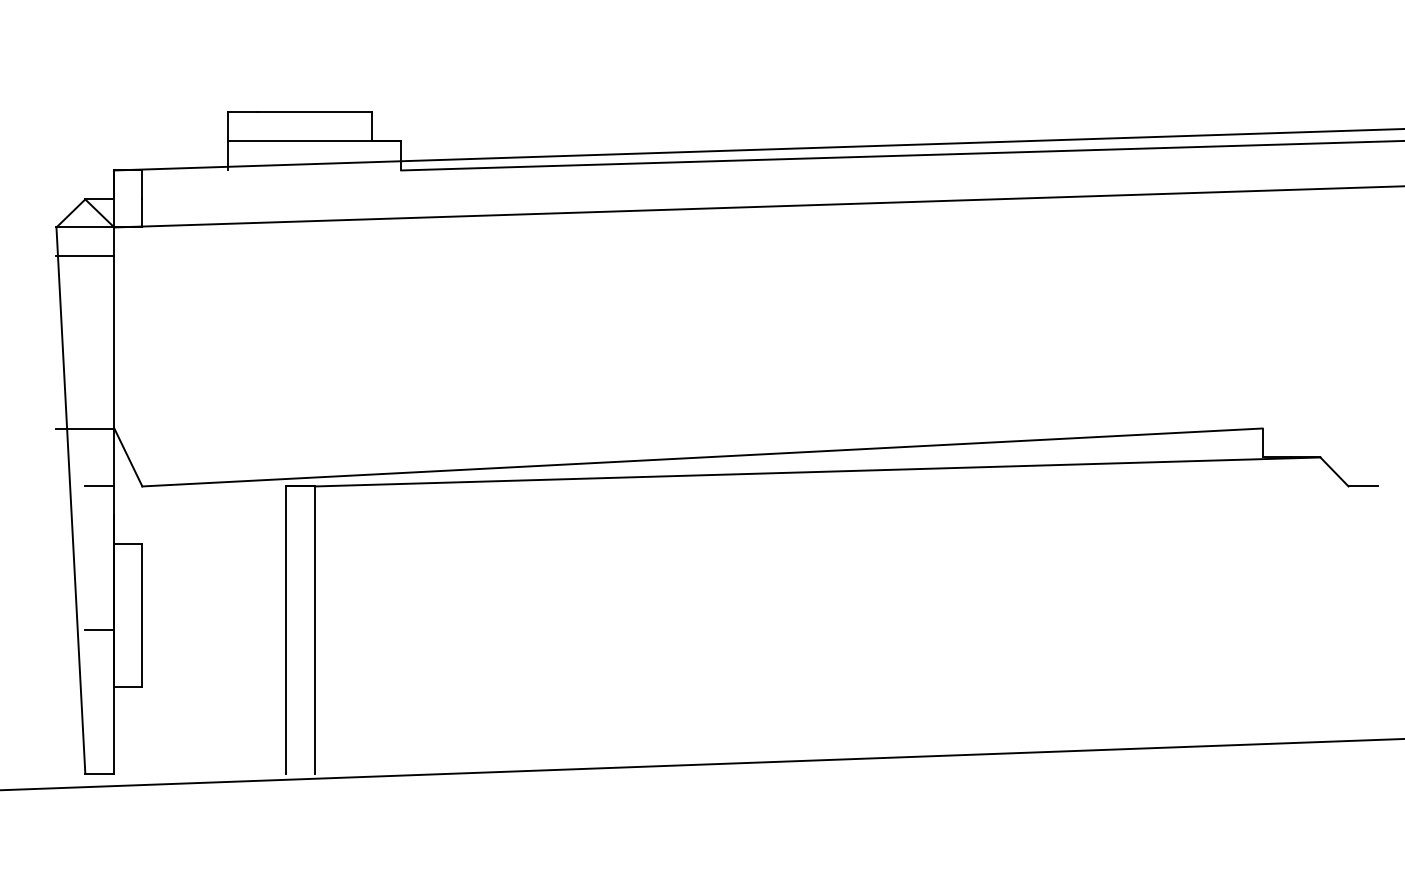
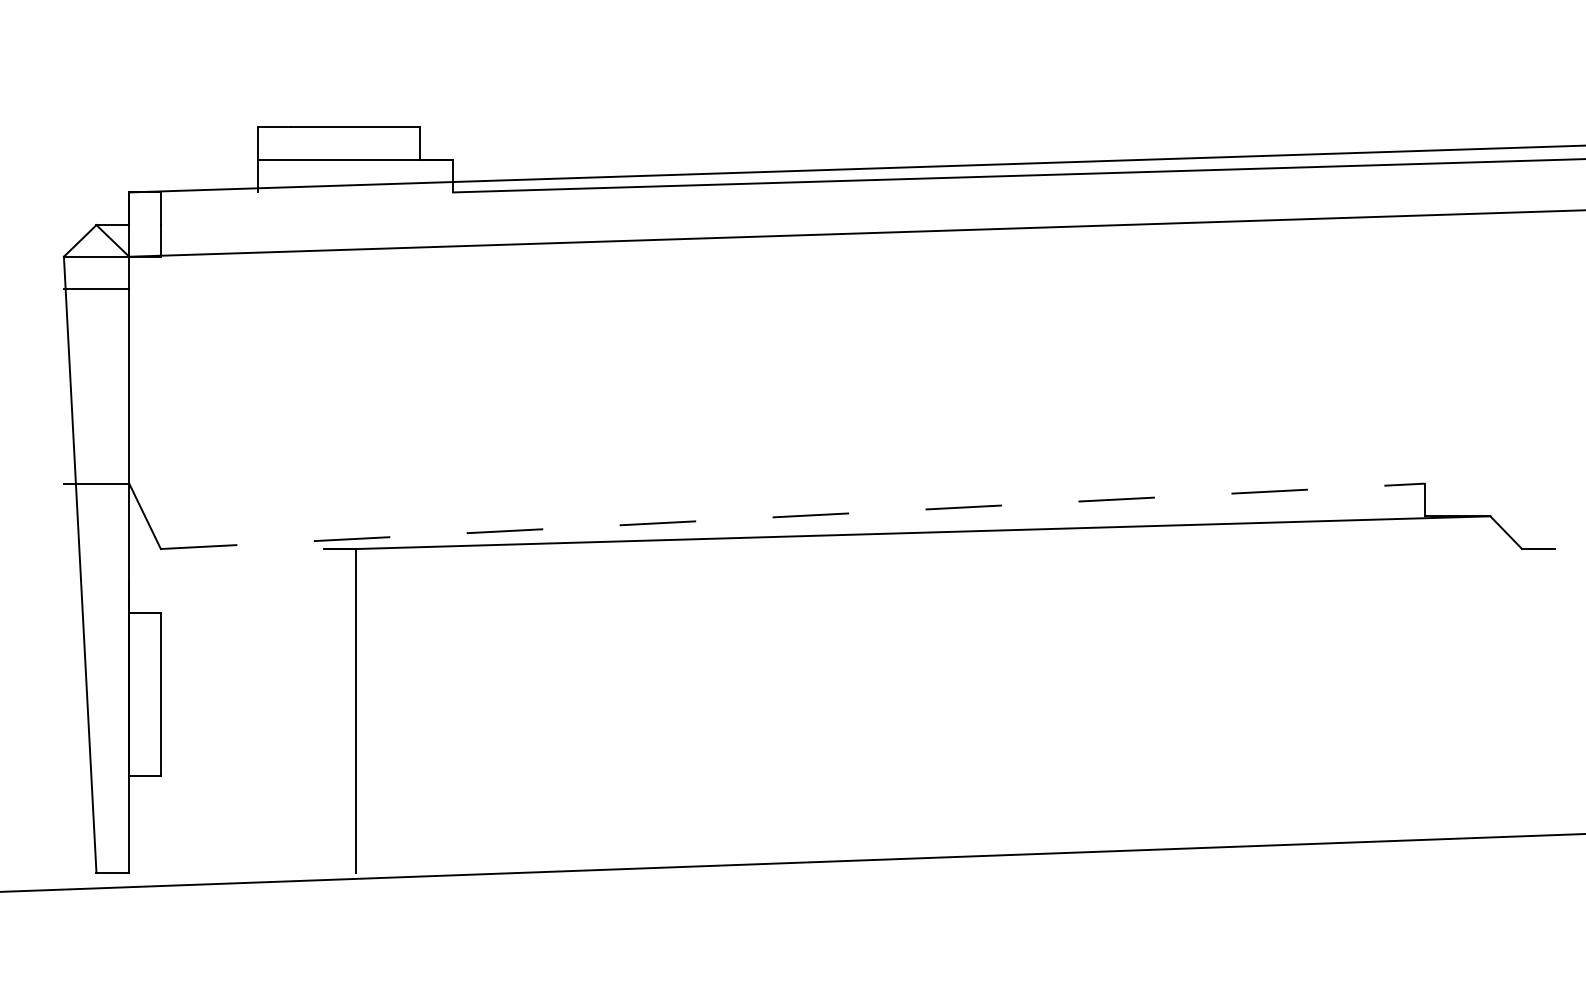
line: (702, 457) -> (792, 516), solid -> dashed
line: (99, 486) -> (112, 549), removed
line: (99, 629) -> (112, 710), removed
line: (286, 630) -> (323, 711), removed

